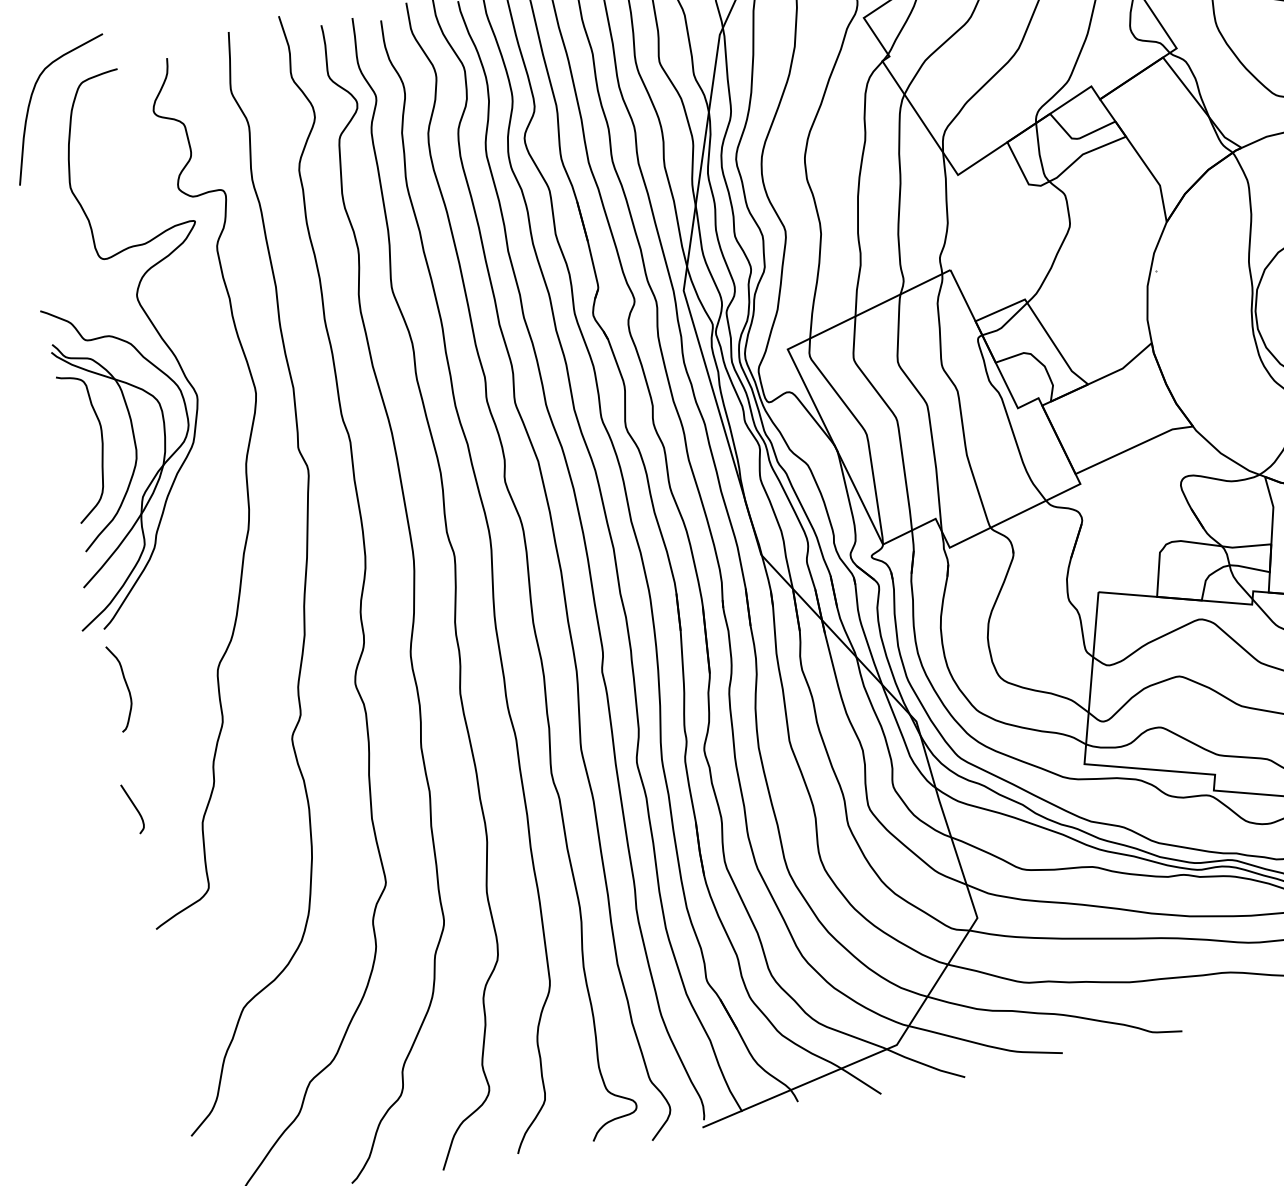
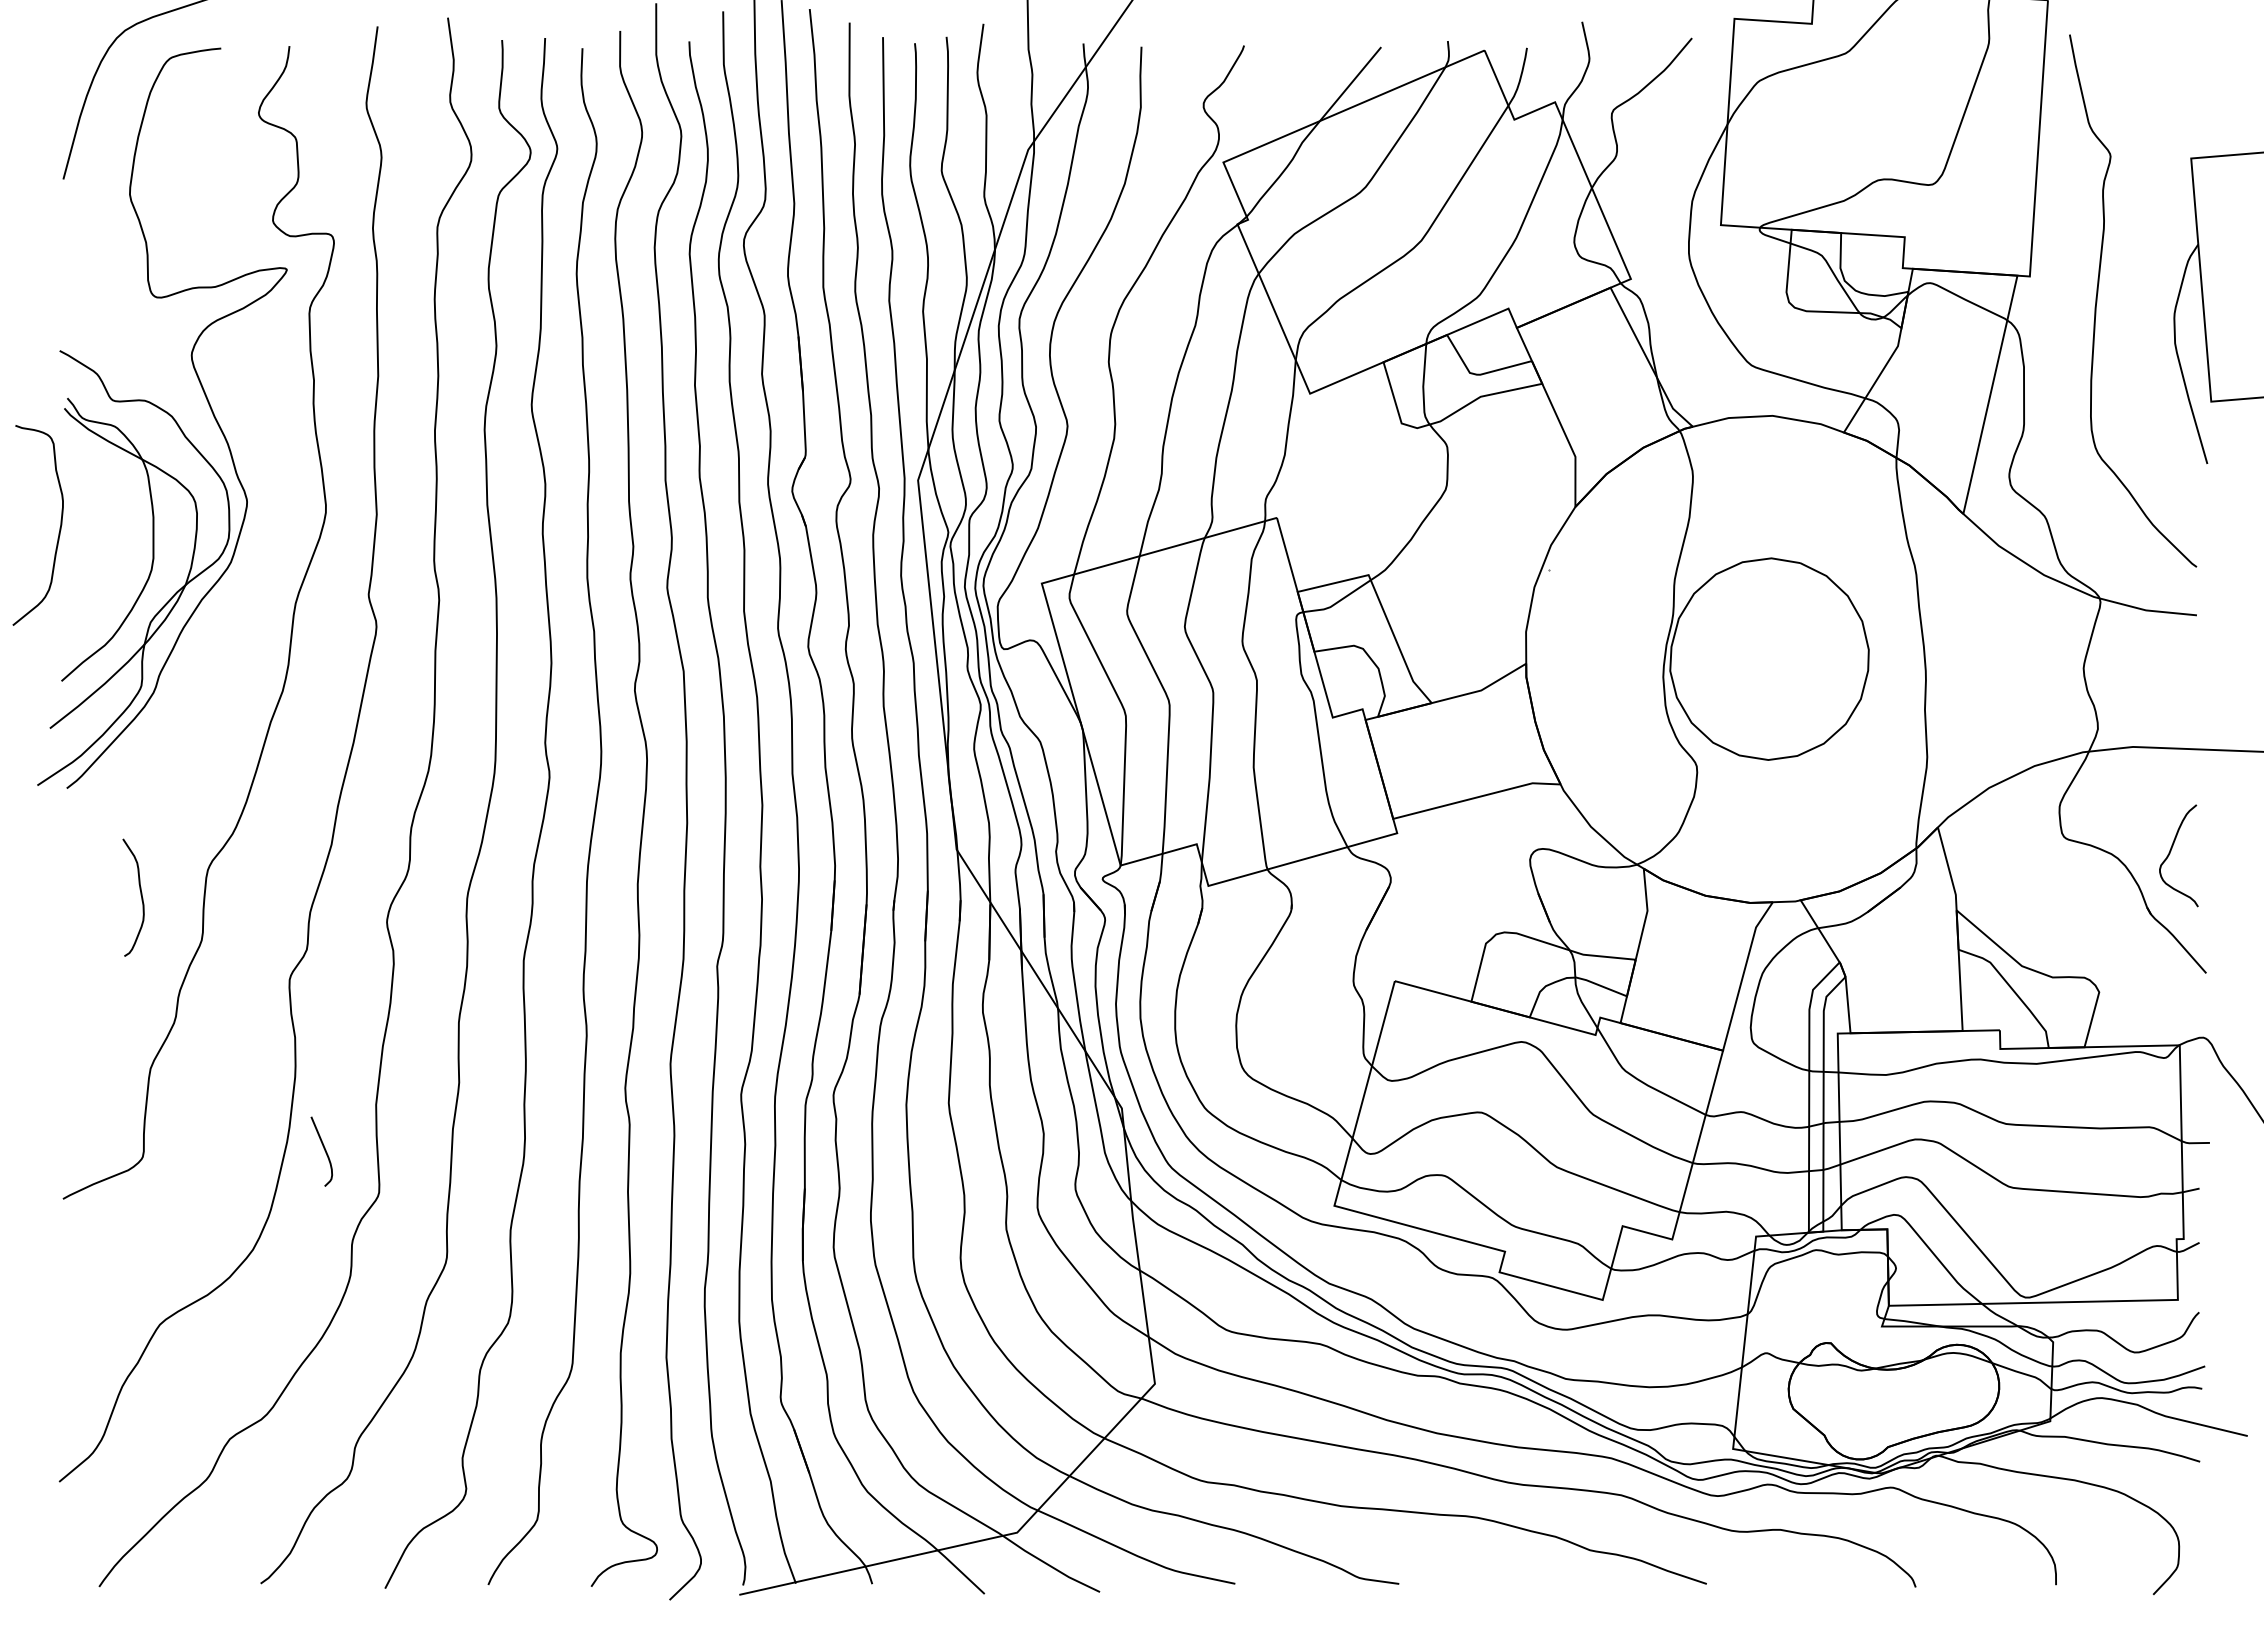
curve: (101, 445) -> (59, 527), moved
curve: (126, 685) -> (140, 895), moved
curve: (135, 808) -> (324, 1151), moved

